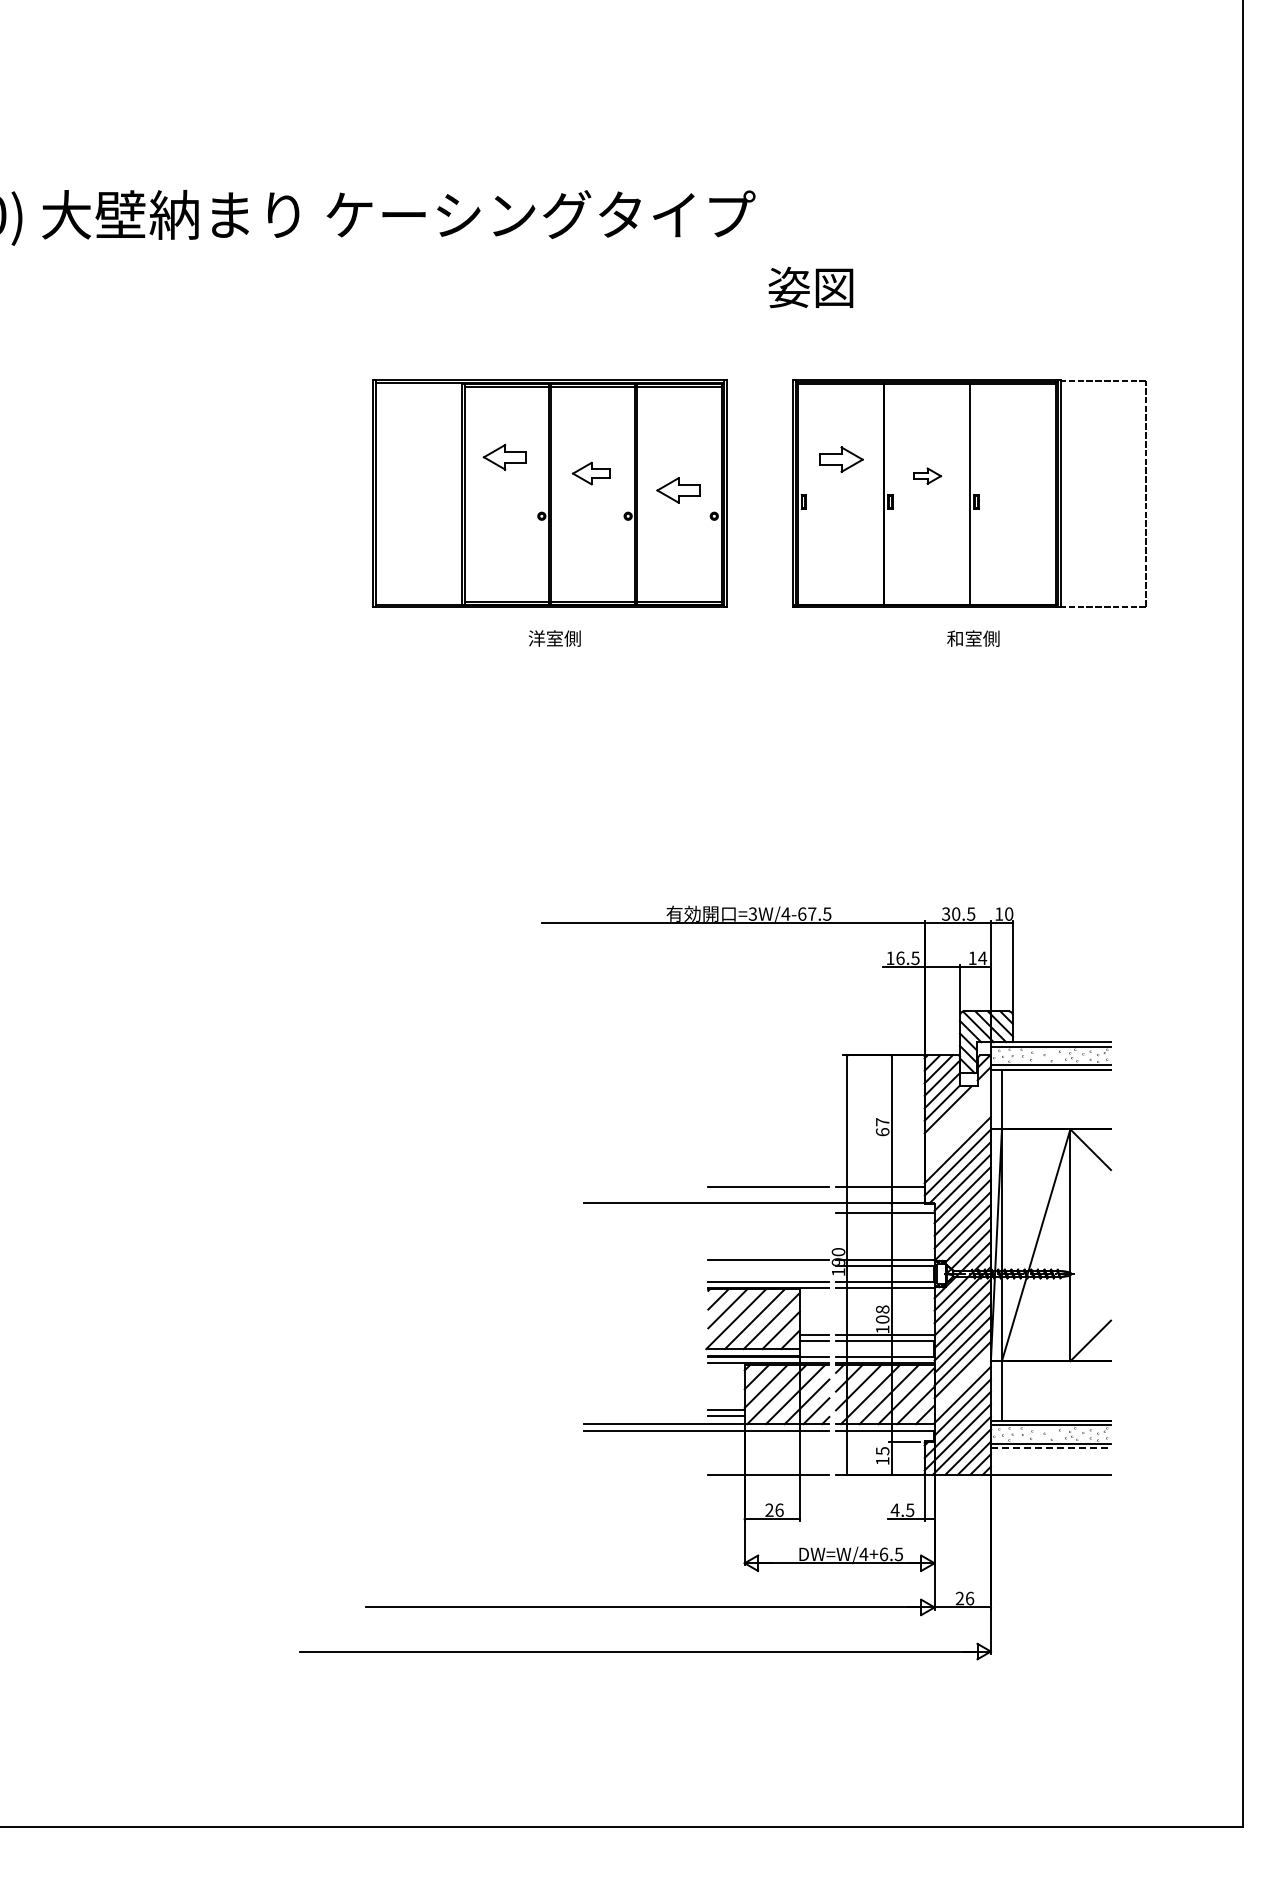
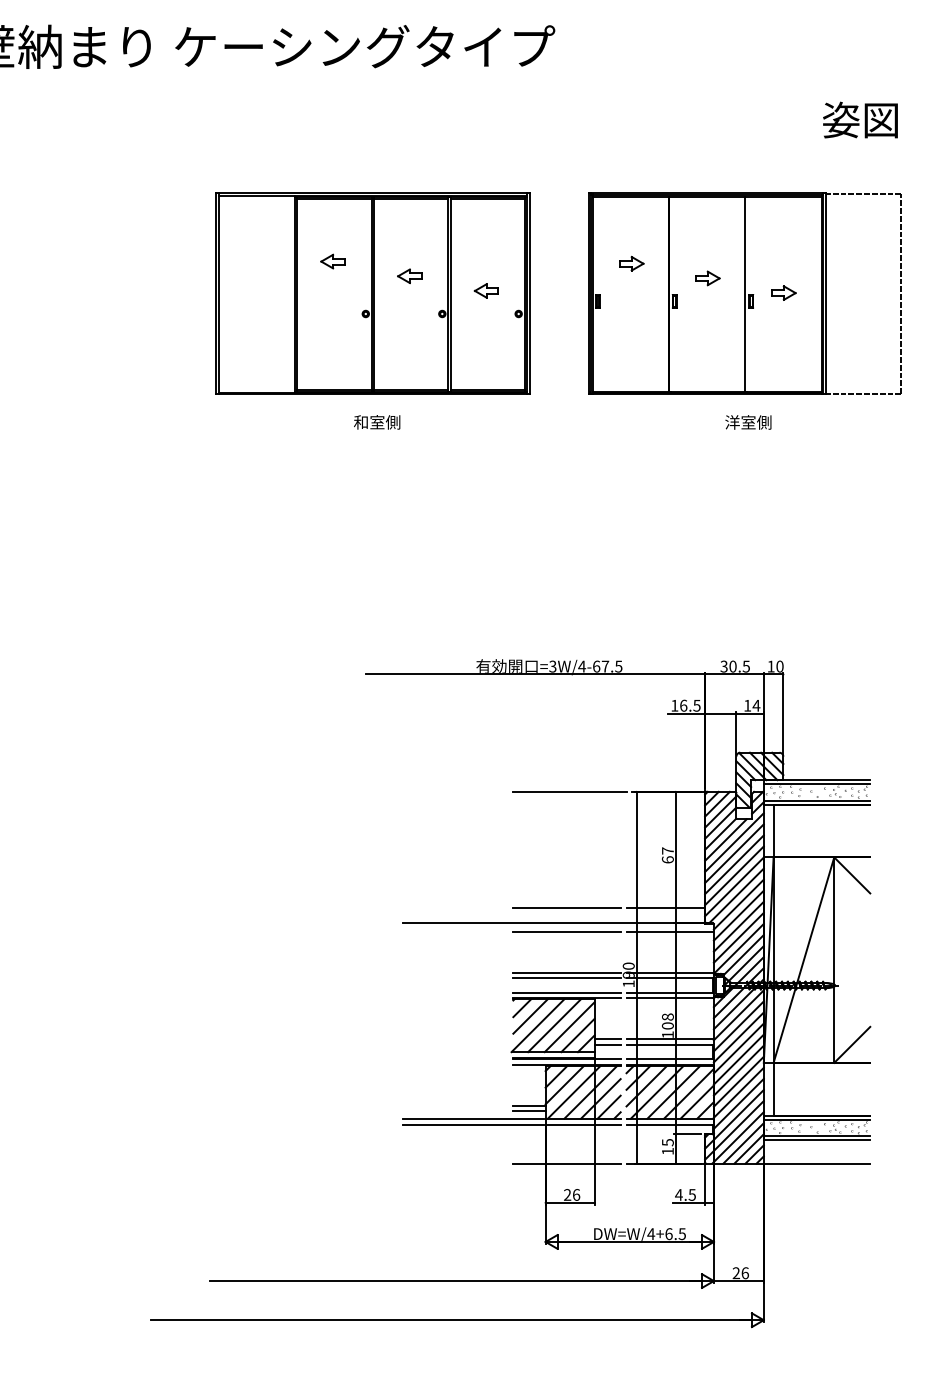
text: (810, 287) -> (860, 120), moved
part: (504, 456) -> (332, 261), size x0.62
part: (842, 459) -> (632, 263), size x0.62
part: (591, 473) -> (409, 276), size x0.71
part: (677, 489) -> (486, 290), size x0.62
part: (1013, 492) -> (783, 292), added
text: (536, 638) -> (361, 422), 洋室側 -> 和室側
text: (955, 638) -> (732, 422), 和室側 -> 洋室側
line: (772, 1055) -> (570, 791), added
line: (957, 1112) -> (734, 842), added
line: (957, 1125) -> (734, 853), added
line: (957, 1137) -> (734, 864), added
line: (768, 1213) -> (566, 931), added
line: (768, 1265) -> (566, 978), added
line: (962, 1382) -> (738, 1081), added
line: (1051, 1448) -> (817, 1140), dashed -> solid

